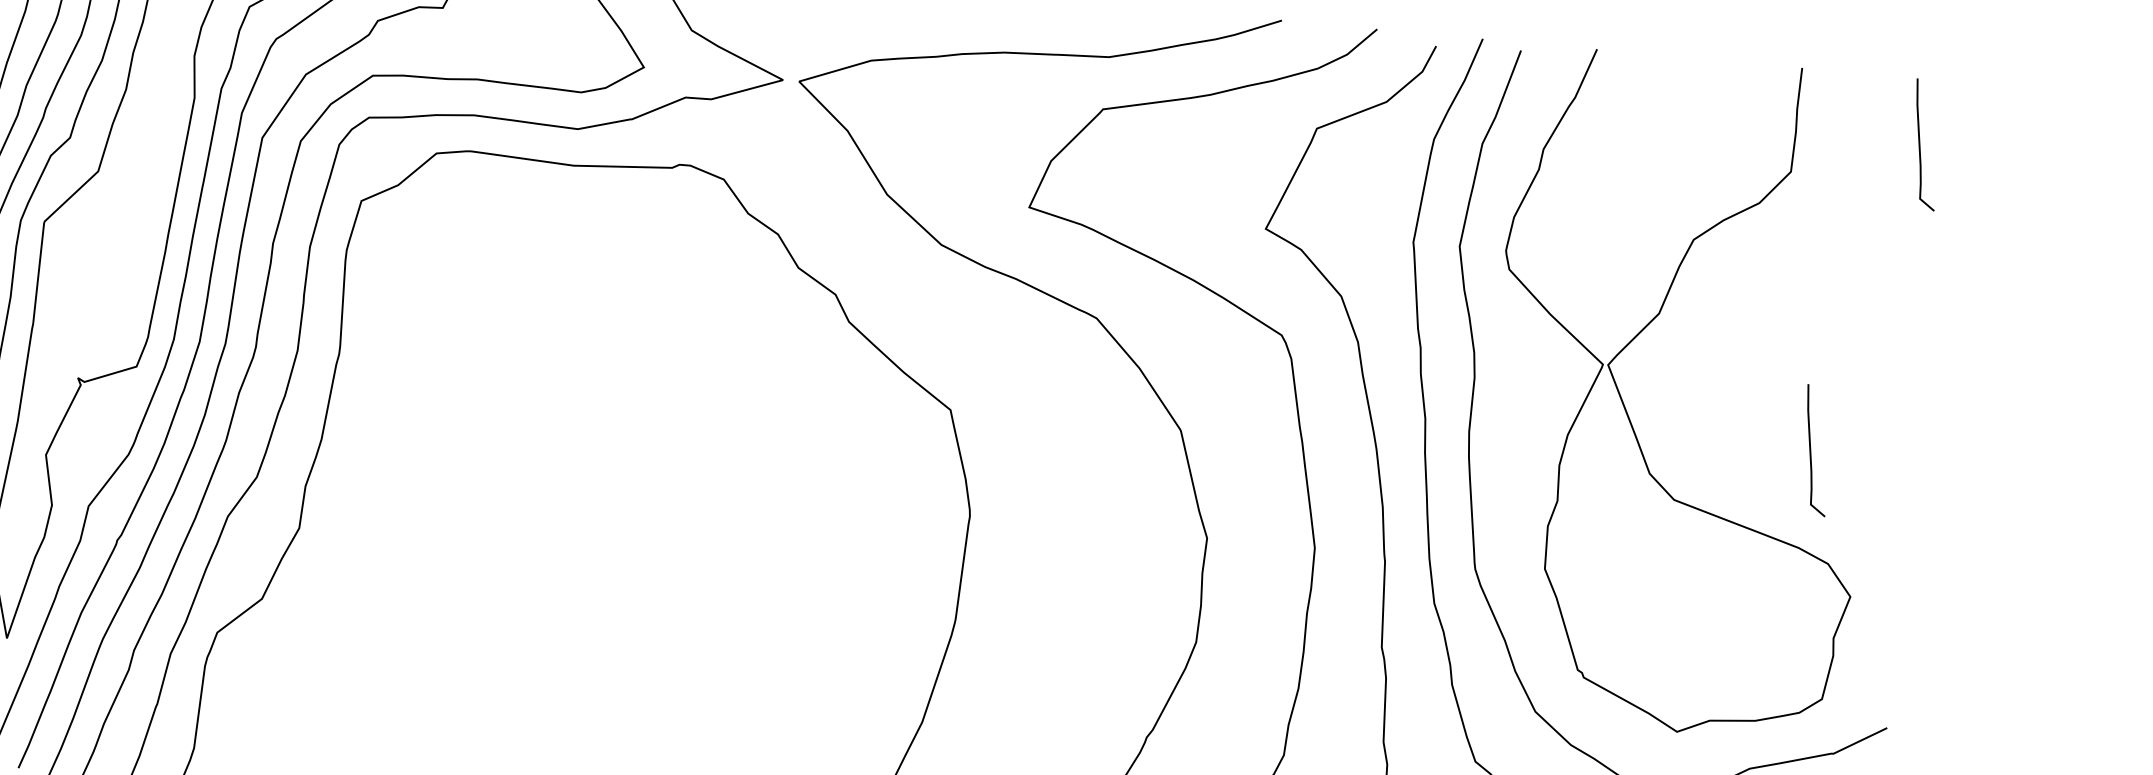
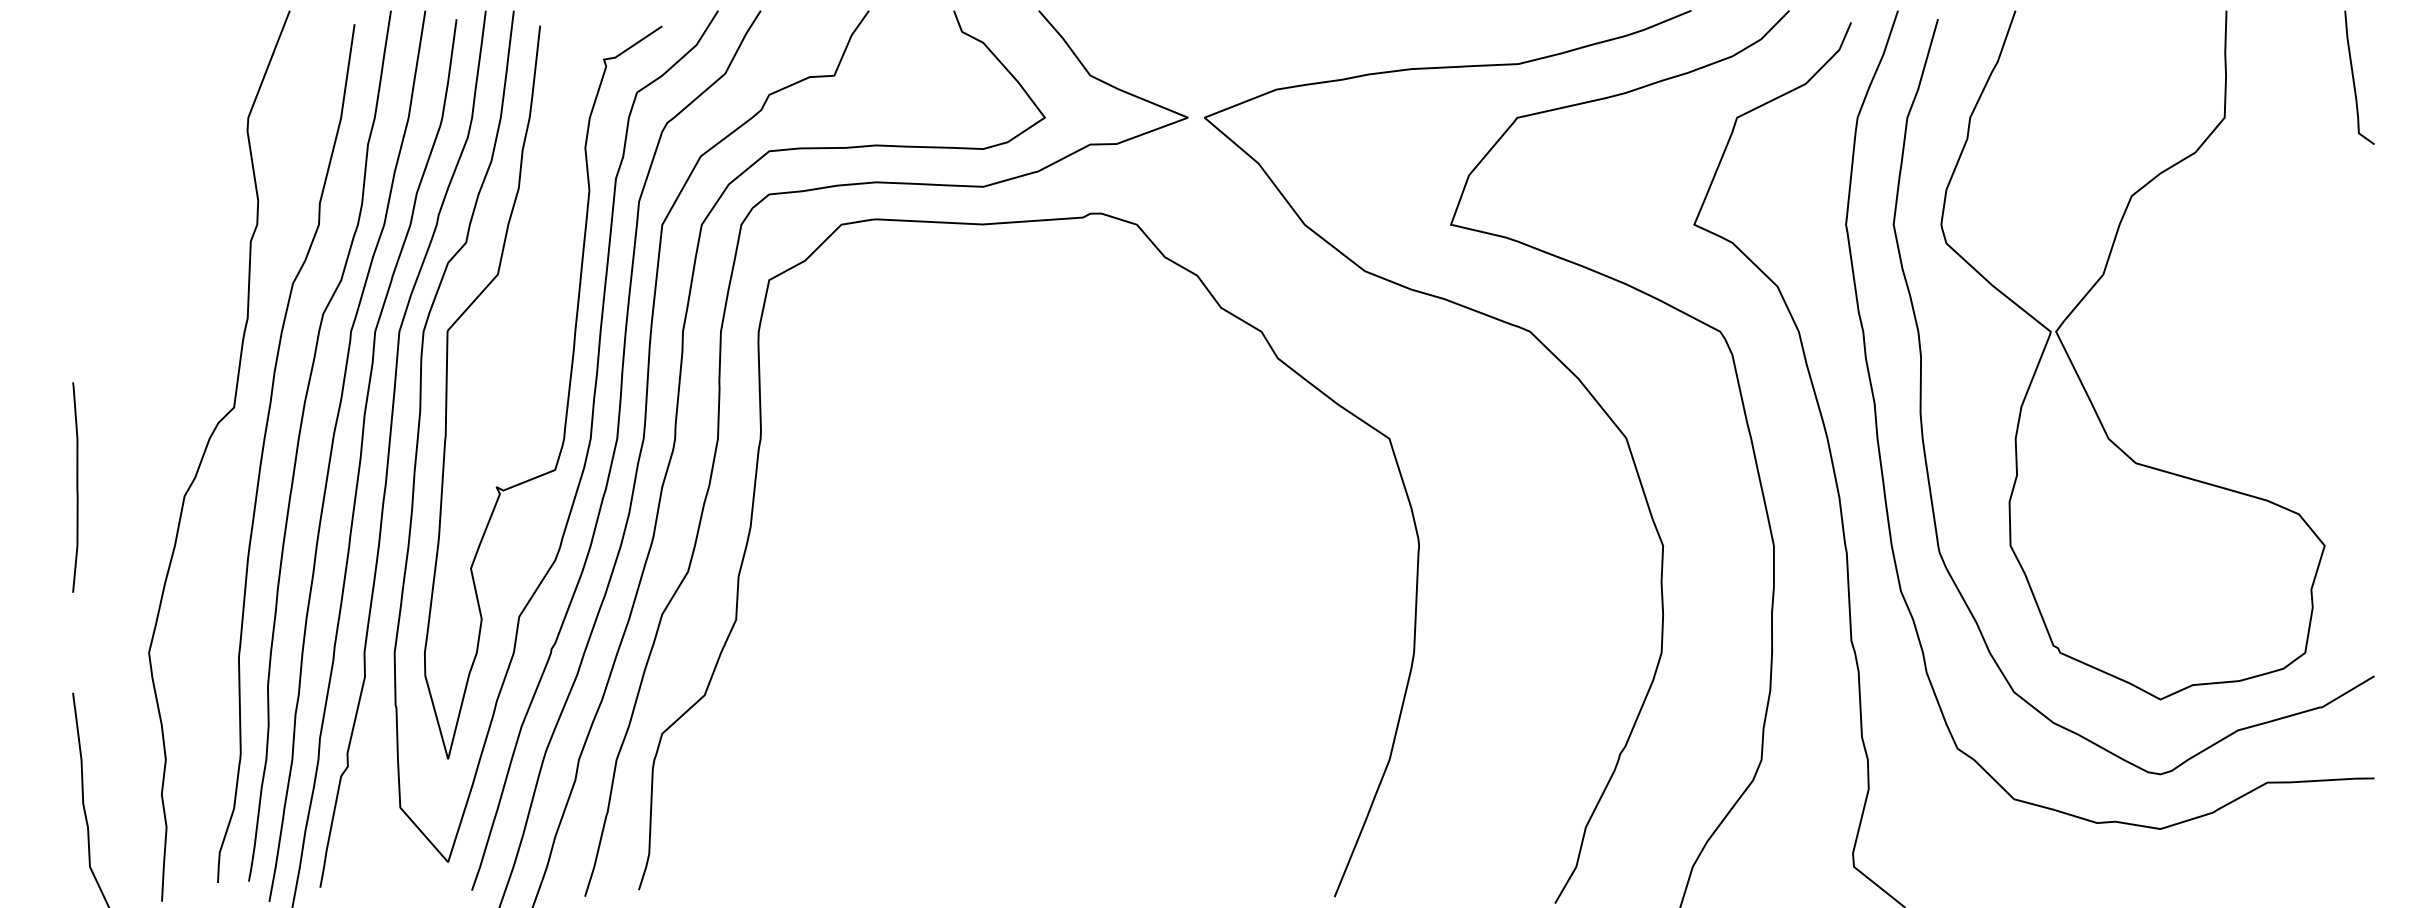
curve: (1811, 449) -> (2271, 399), removed

